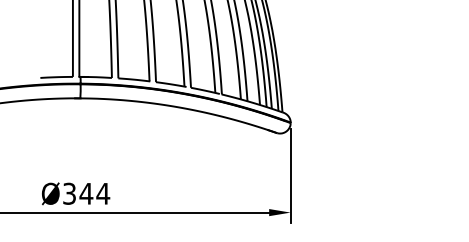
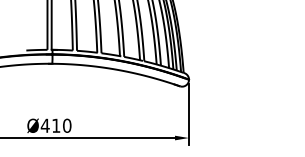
text: (85, 193) -> (55, 125), Ø344 -> Ø410

